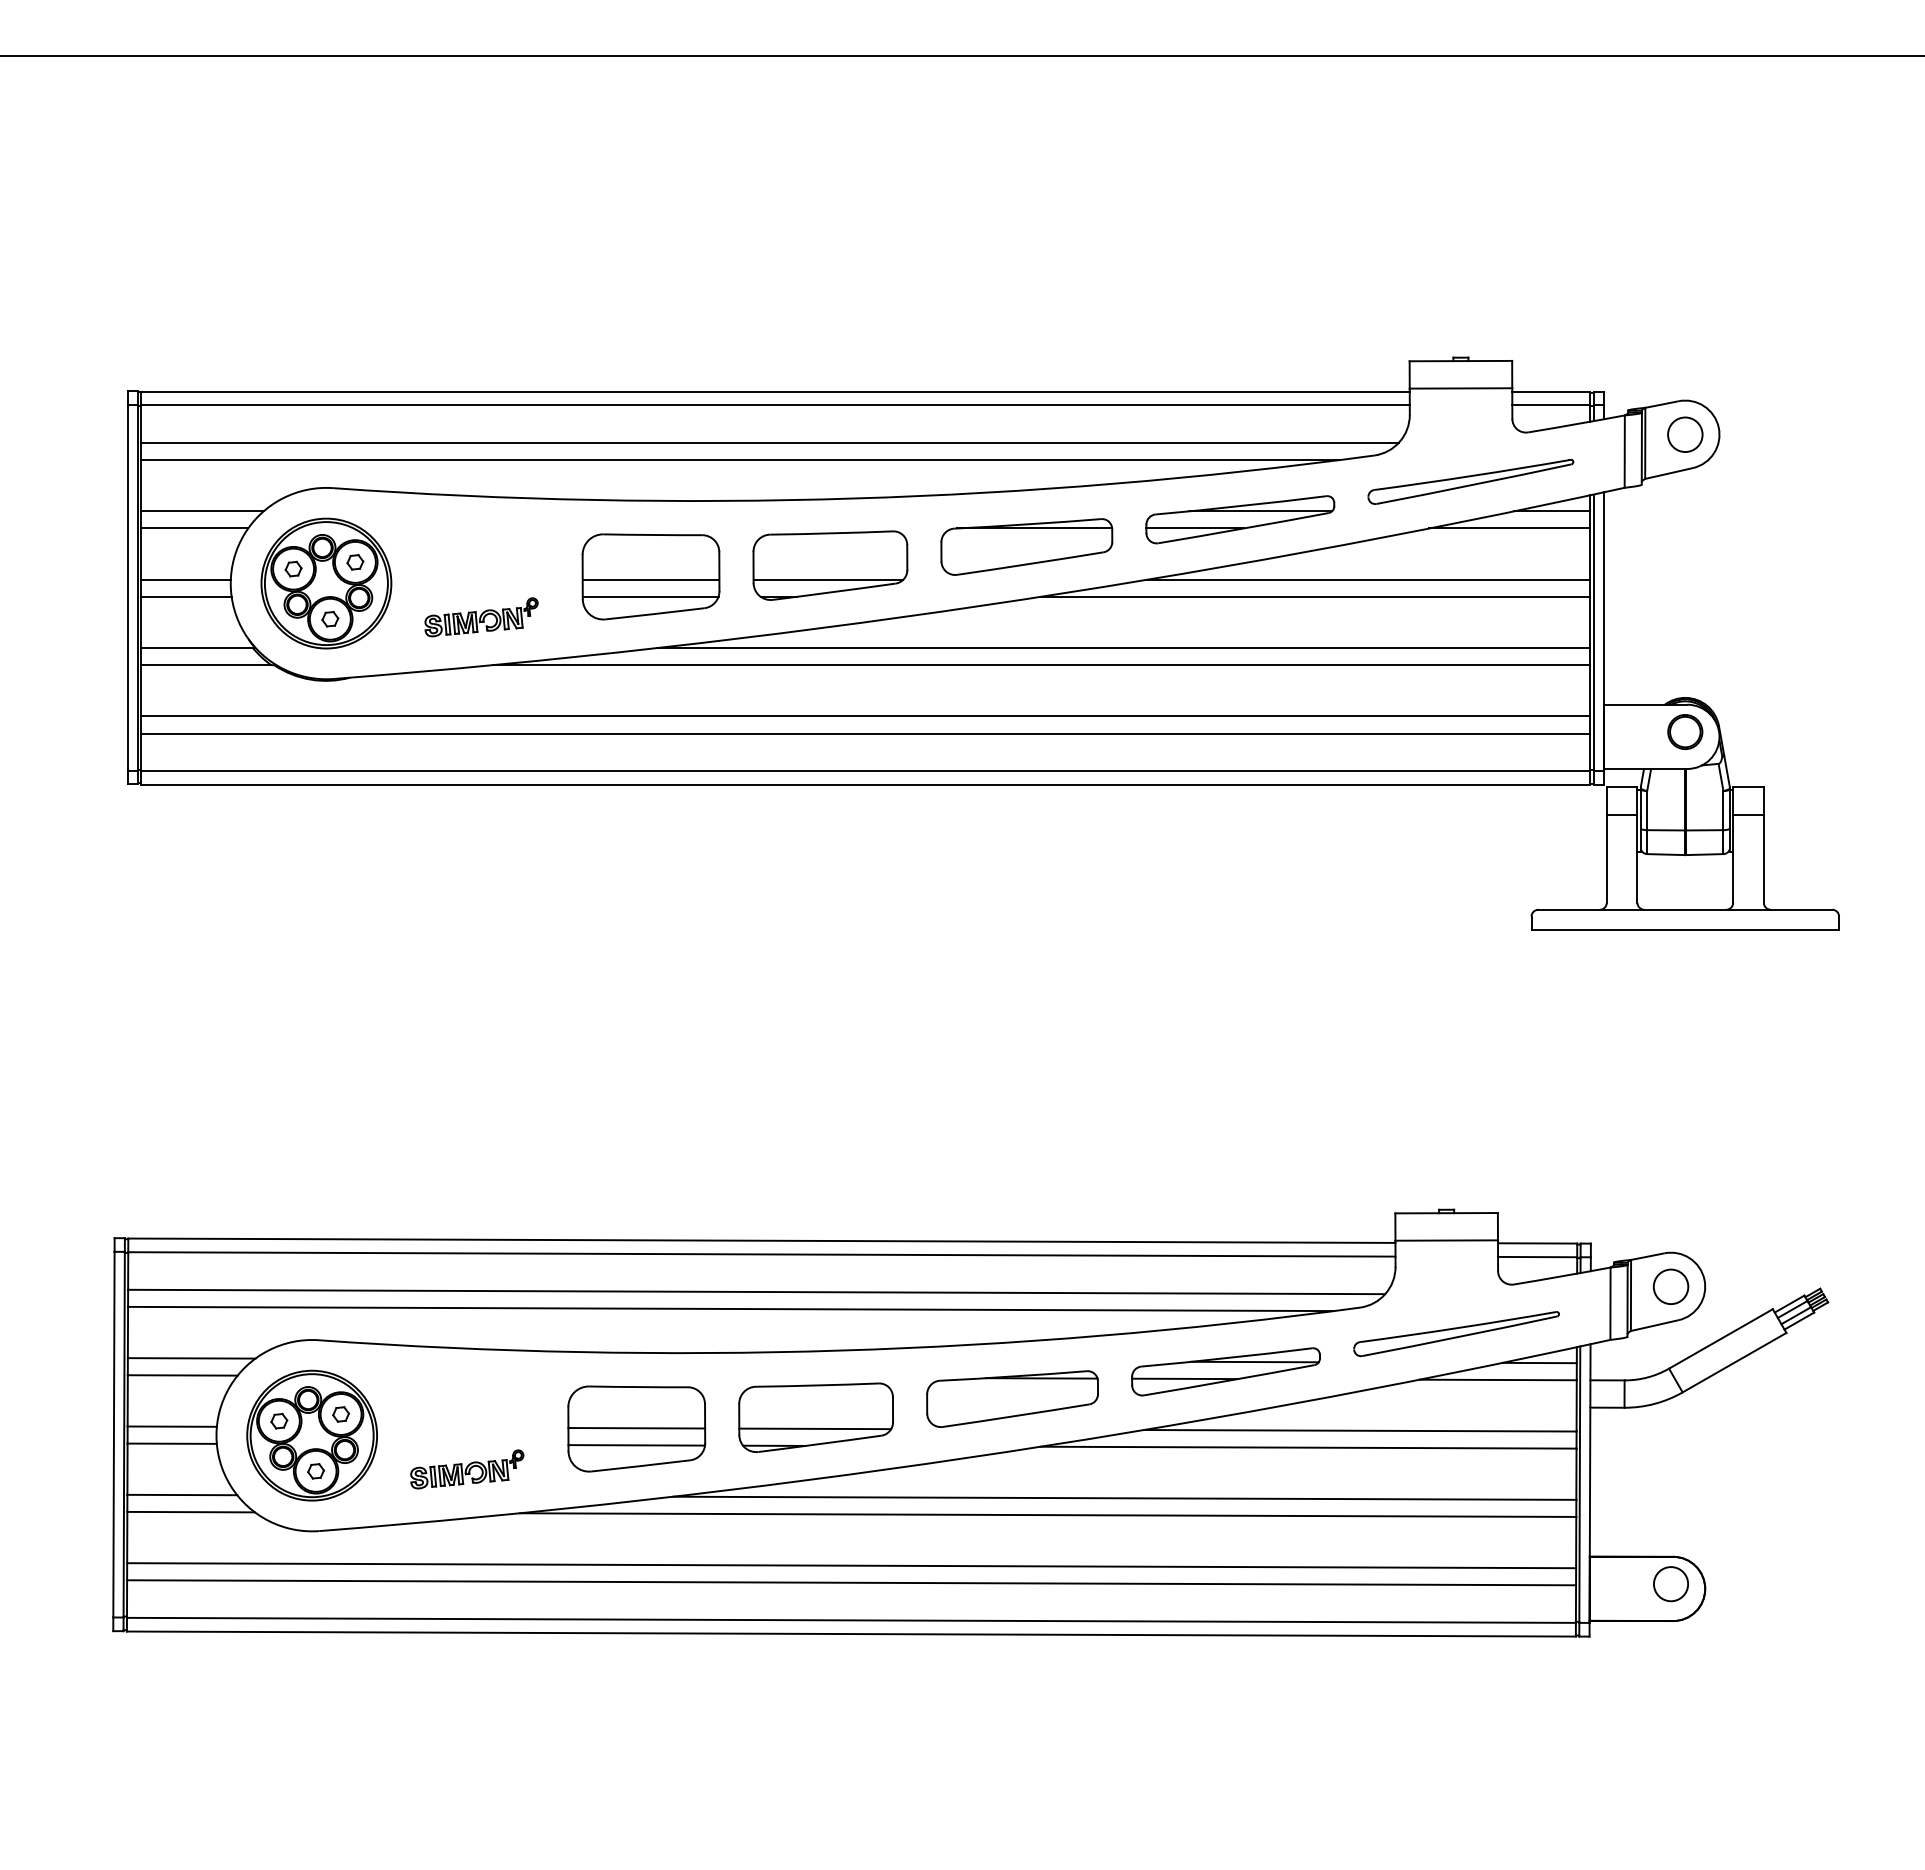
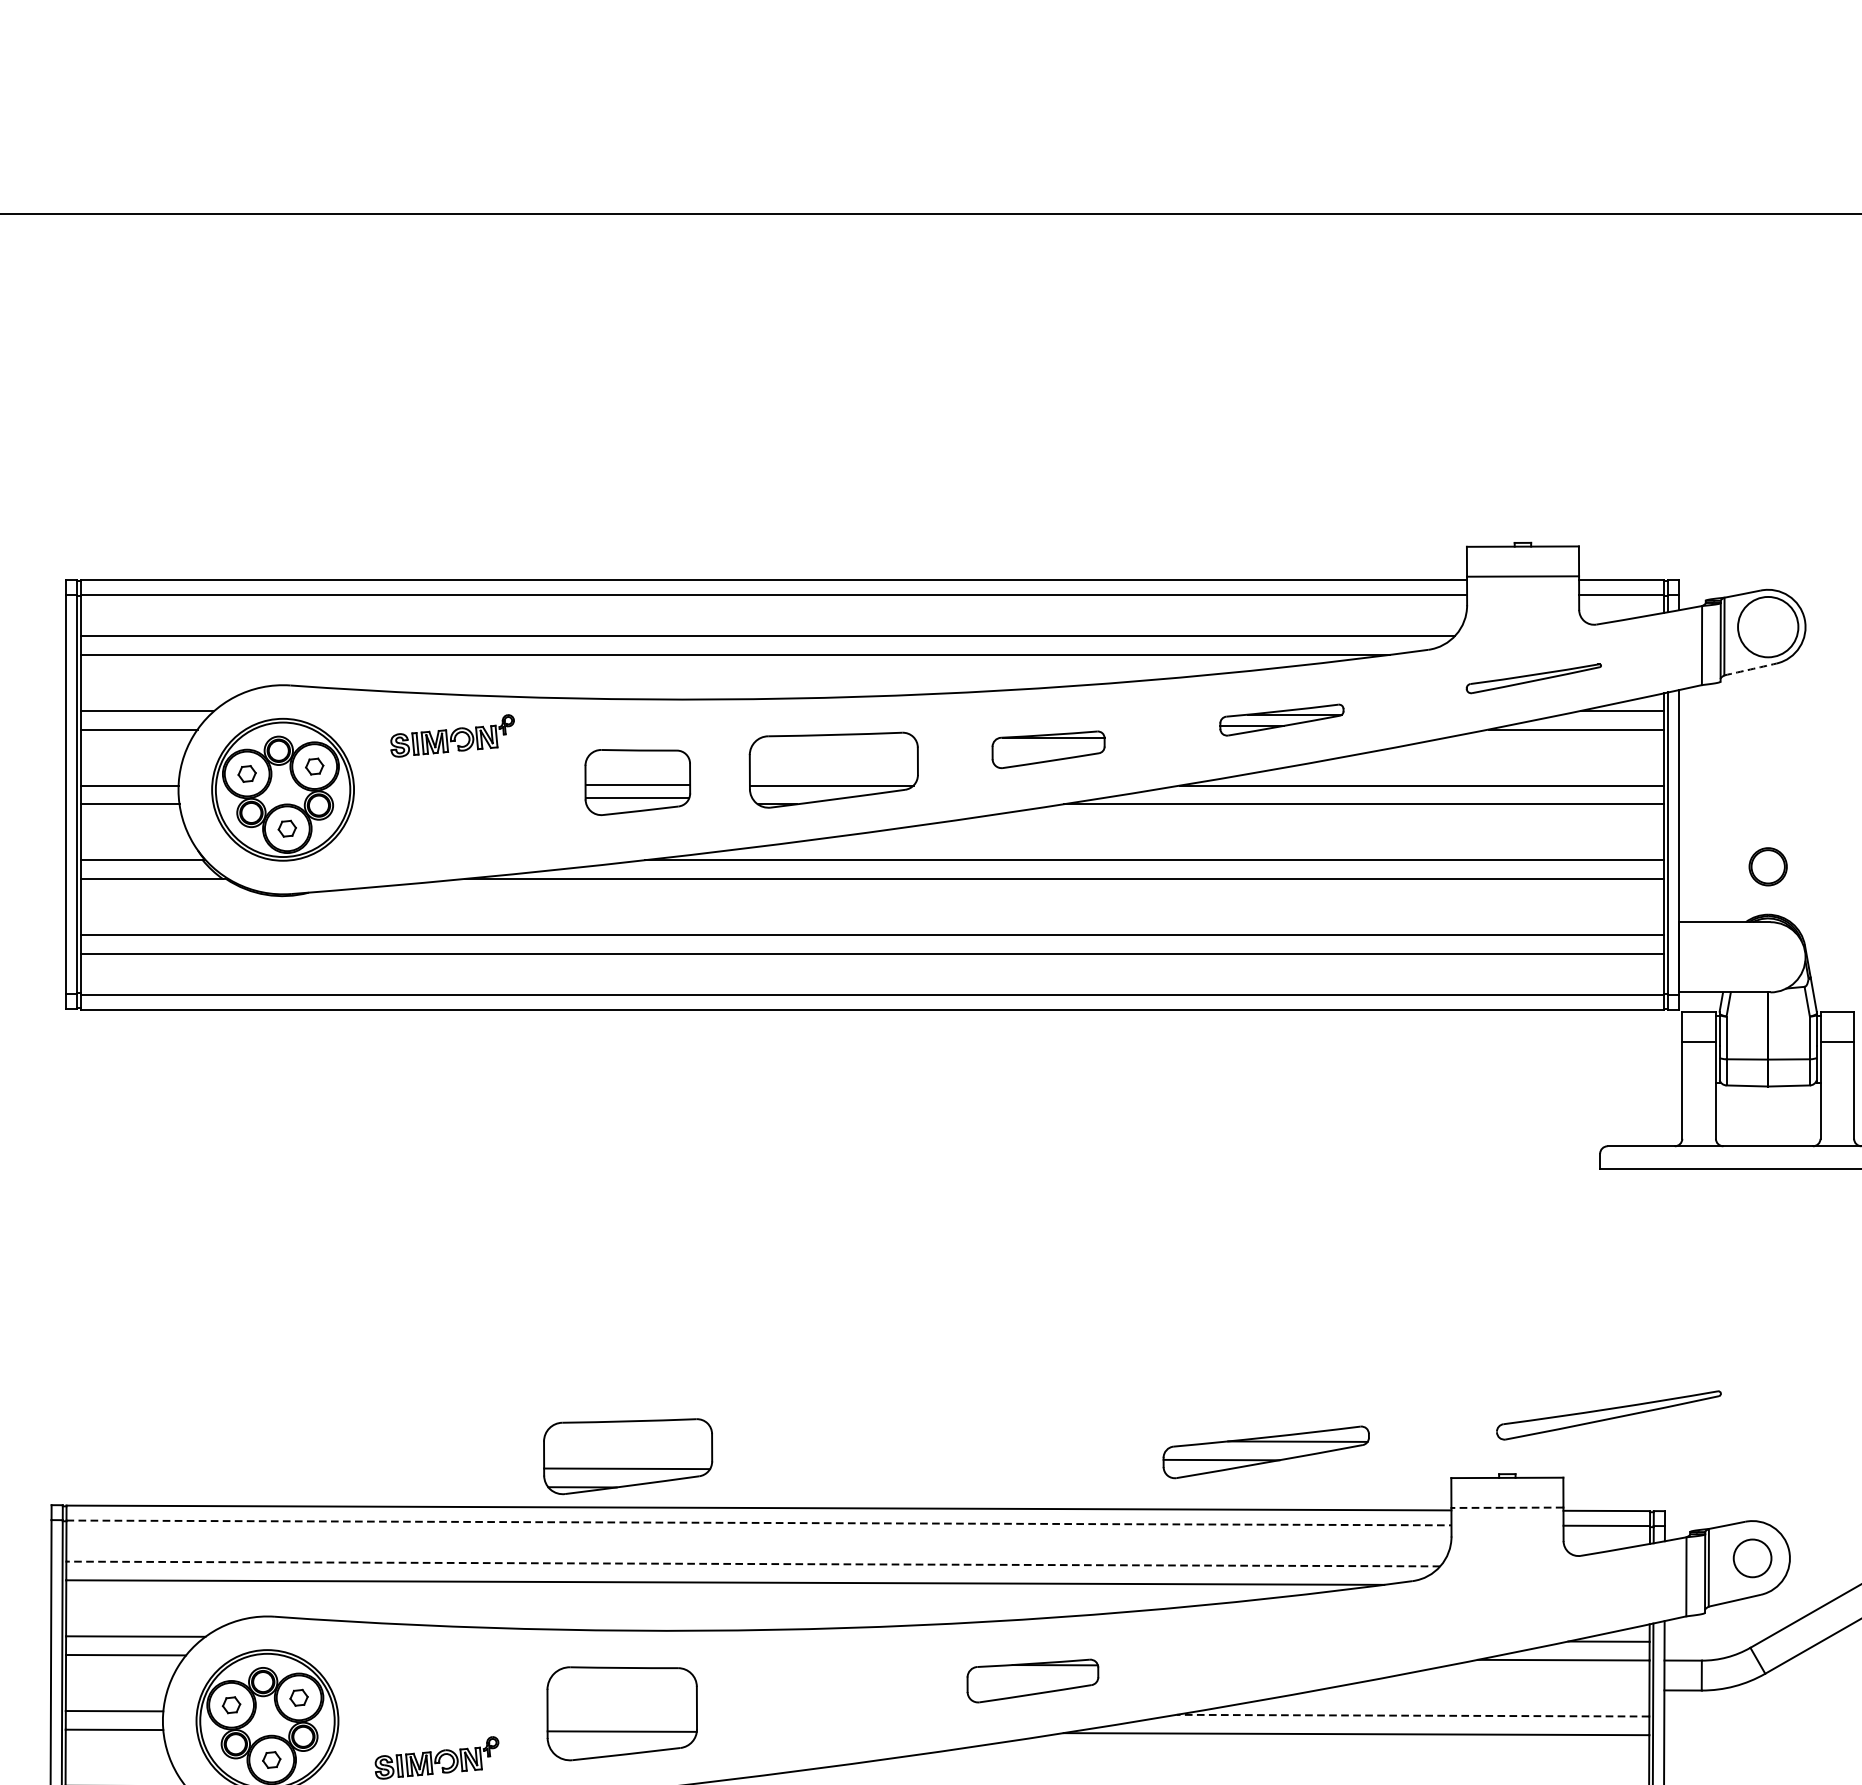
circle: (1685, 434) -> (1768, 626), size x1.6
arc: (1669, 473) -> (1750, 669), solid -> dashed
part: (1470, 481) -> (1533, 678), size x0.6
part: (1240, 519) -> (1282, 719), size x0.6
part: (1026, 546) -> (1048, 749), size x0.6
part: (650, 576) -> (637, 782), size x0.7
part: (481, 617) -> (452, 736), moved
part: (1685, 731) -> (1768, 866), moved
line: (1446, 1240) -> (1507, 1507), solid -> dashed
line: (761, 1254) -> (758, 1523), solid -> dashed
line: (756, 1291) -> (753, 1563), solid -> dashed
part: (1456, 1334) -> (1608, 1415), moved
part: (1225, 1371) -> (1265, 1451), moved
part: (1012, 1398) -> (1032, 1680), size x0.7
part: (815, 1417) -> (627, 1456), moved
line: (636, 1428) -> (621, 1713), removed
line: (1359, 1430) -> (1412, 1715), solid -> dashed

